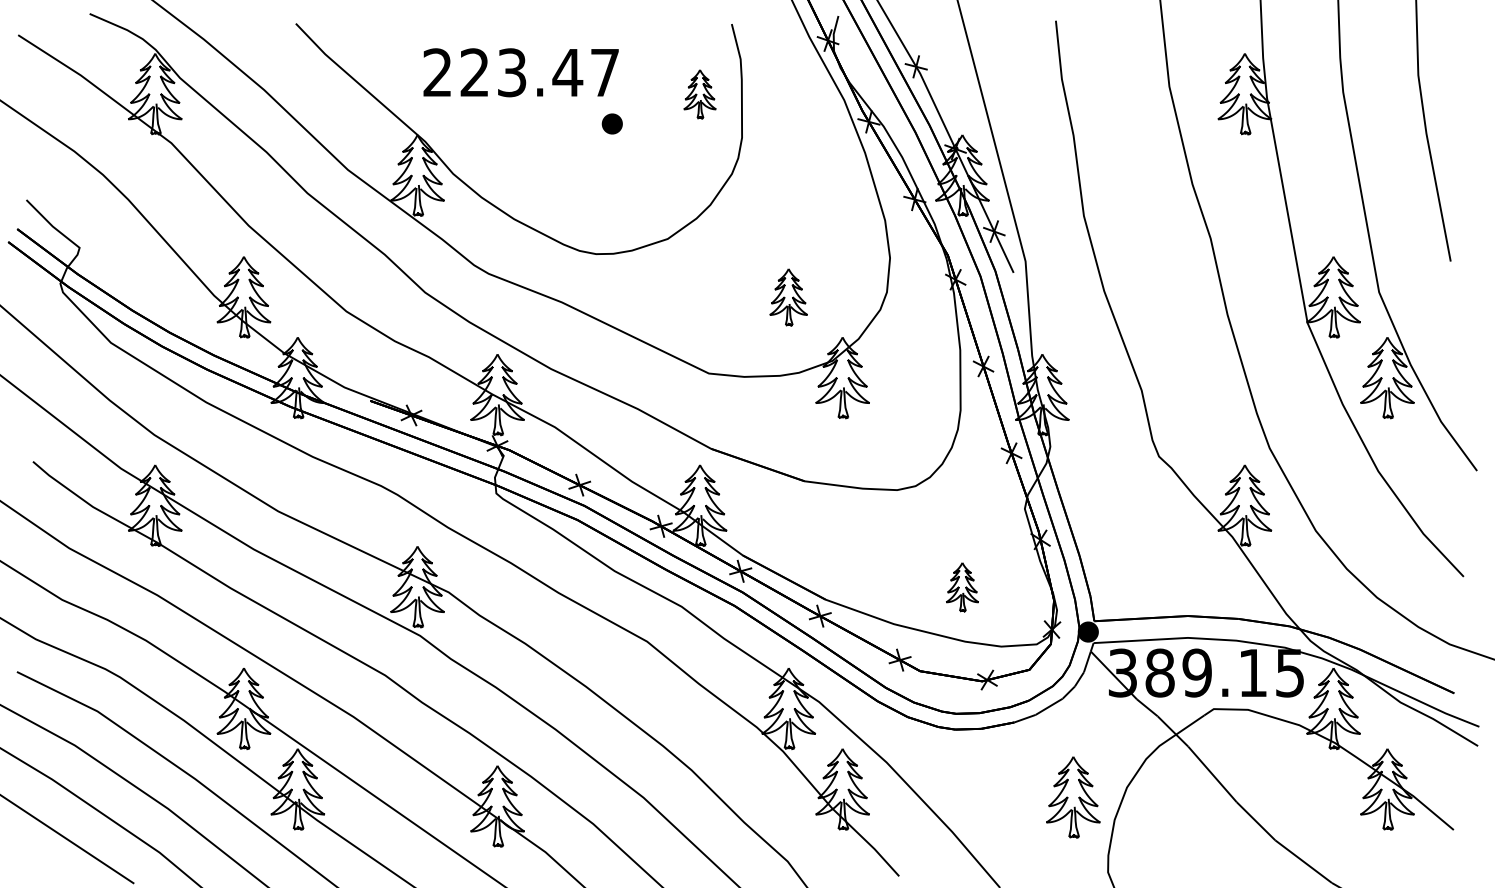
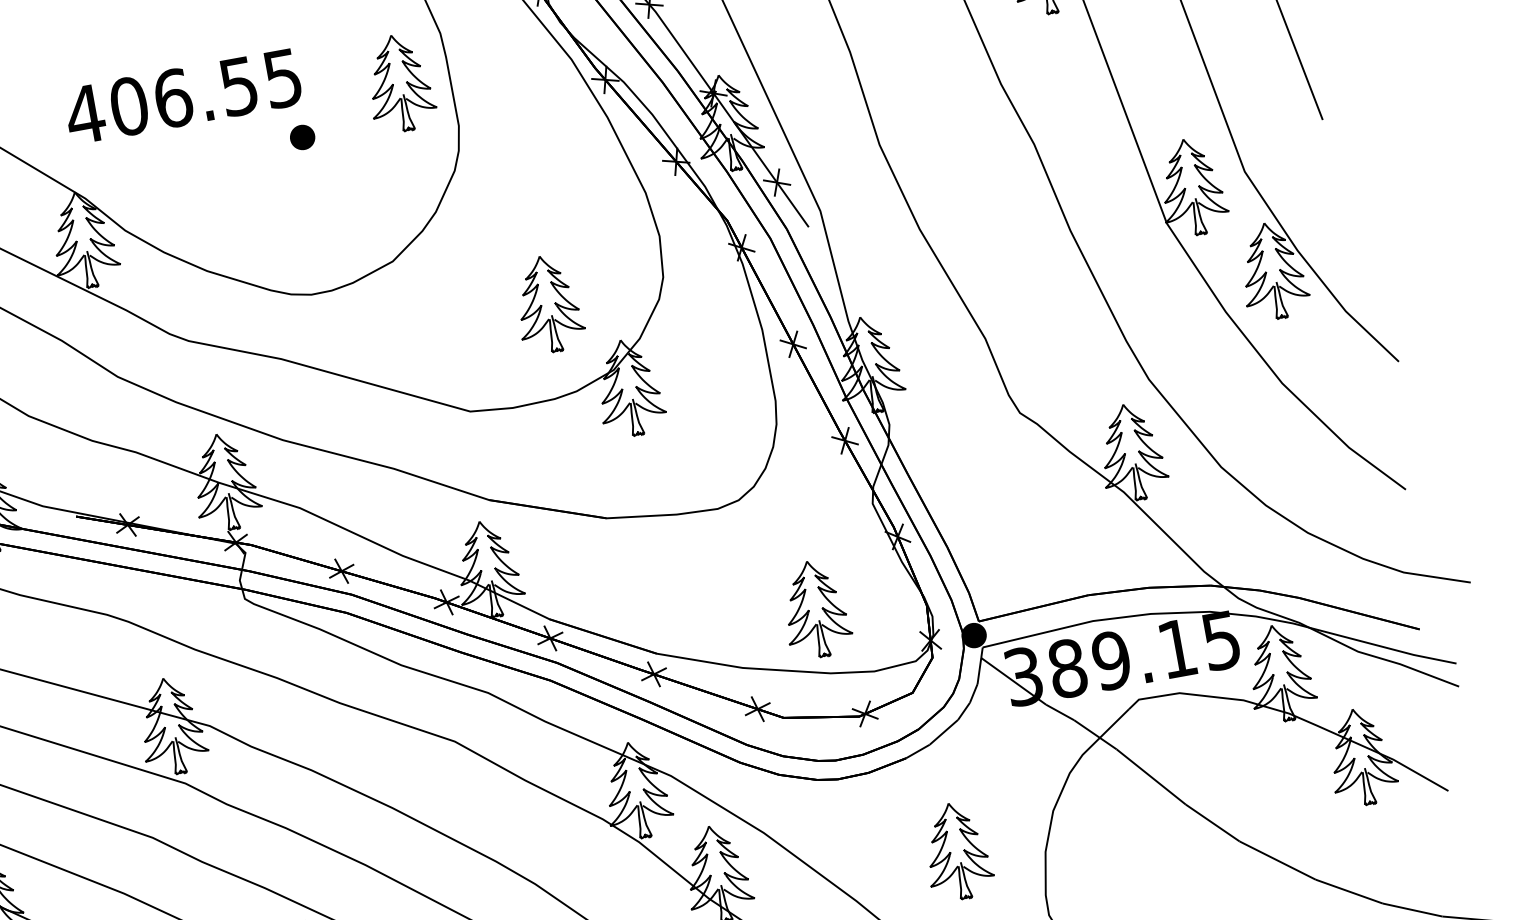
text: (520, 72) -> (183, 96), 223.47 -> 406.55
part: (699, 94) -> (399, 83), size x1.67
part: (788, 297) -> (548, 304), size x1.43
part: (962, 587) -> (815, 609), size x1.67
part: (1073, 797) -> (957, 851), moved

